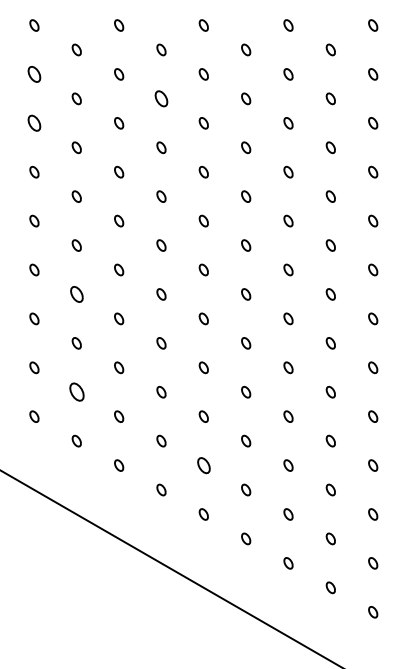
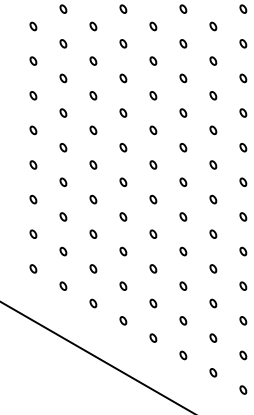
part: (34, 74) -> (33, 26), size x0.71
part: (161, 98) -> (123, 43), size x0.71
part: (34, 123) -> (33, 61), size x0.71
part: (76, 294) -> (63, 182), size x0.71
part: (76, 392) -> (63, 251), size x0.62
part: (203, 465) -> (153, 303), size x0.71

